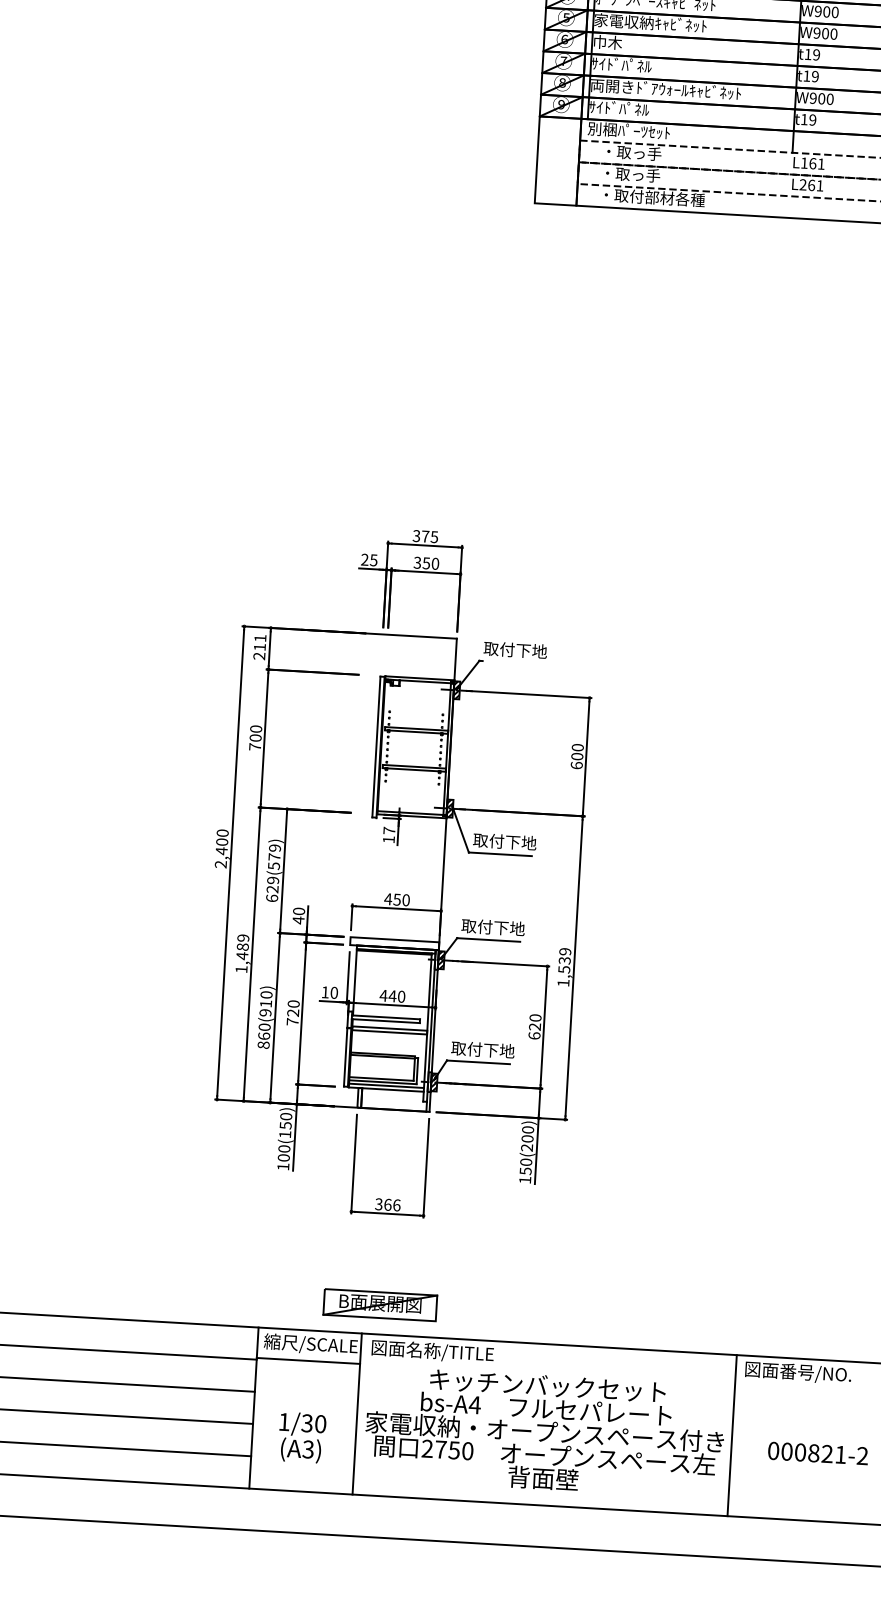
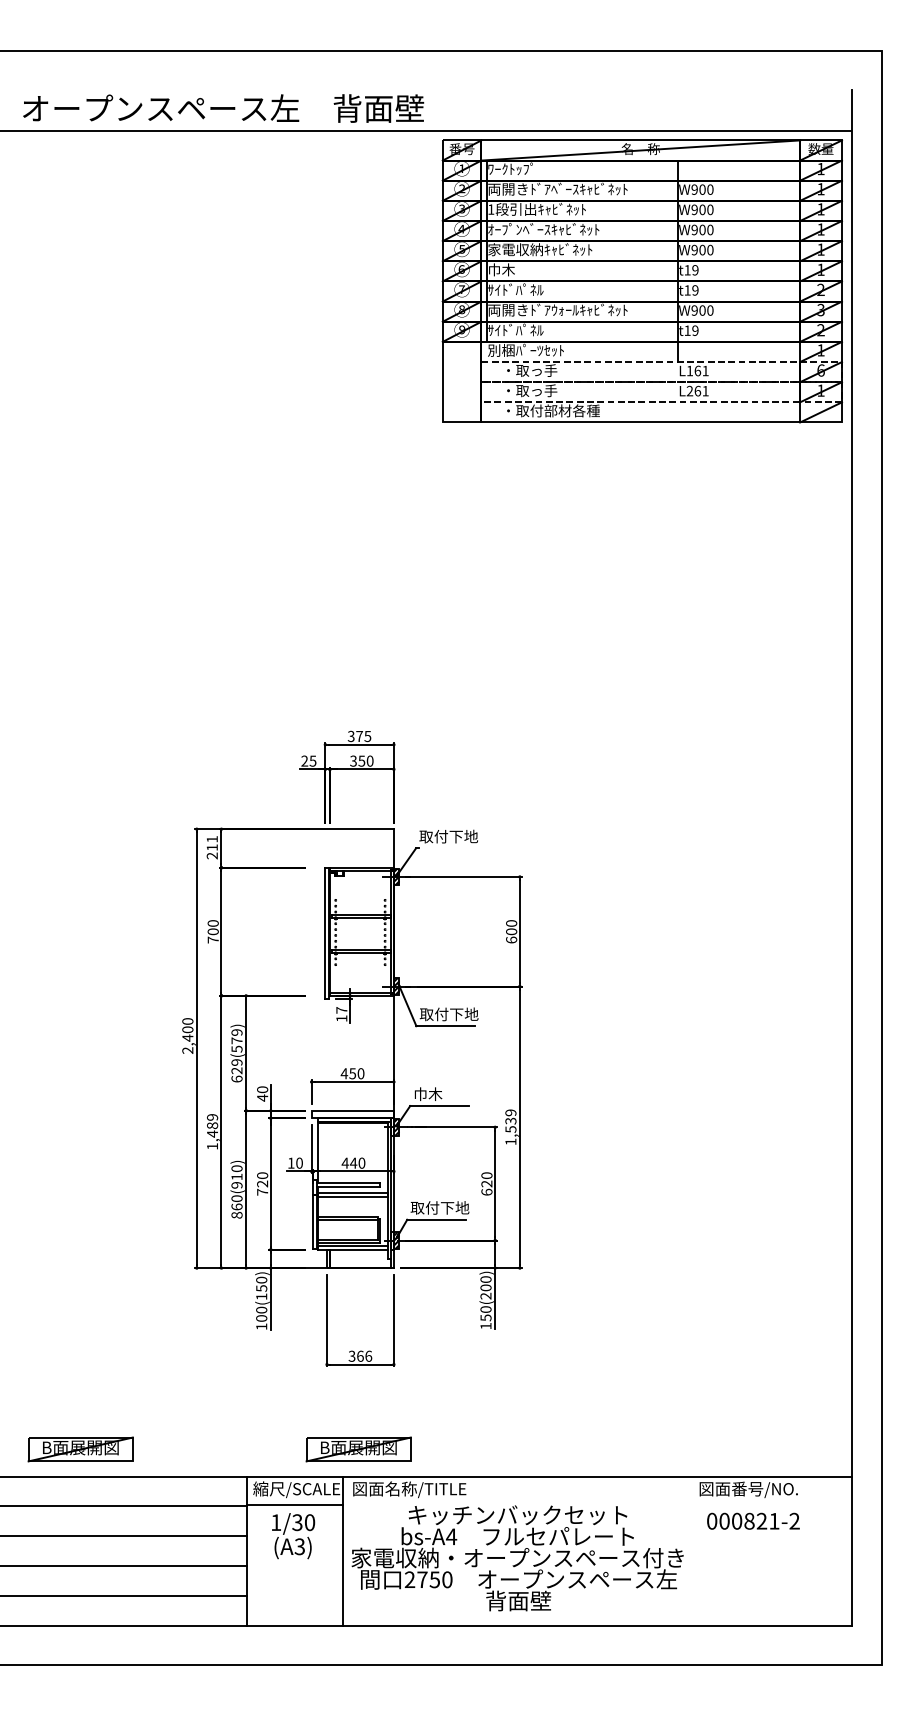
text: (492, 927) -> (442, 1094), 取付下地 -> 巾木
part: (80, 1287) -> (80, 1449), added
line: (731, 1435) -> (690, 1551), removed
text: (302, 1438) -> (293, 1536), moved
text: (818, 1452) -> (753, 1520), moved

